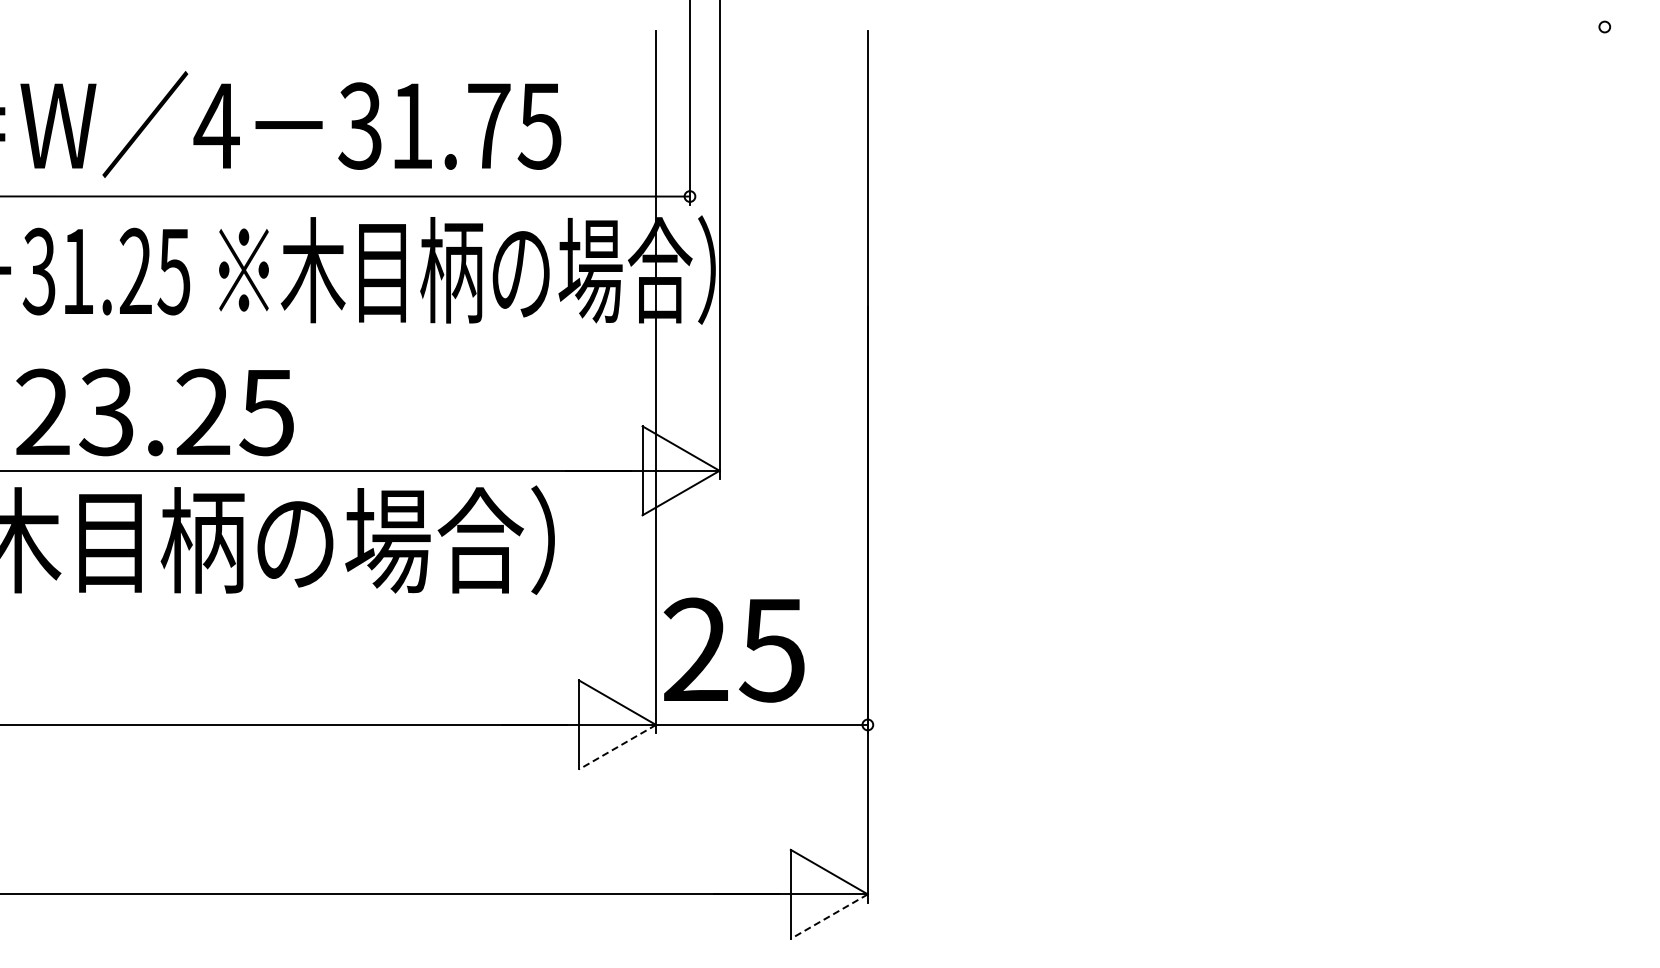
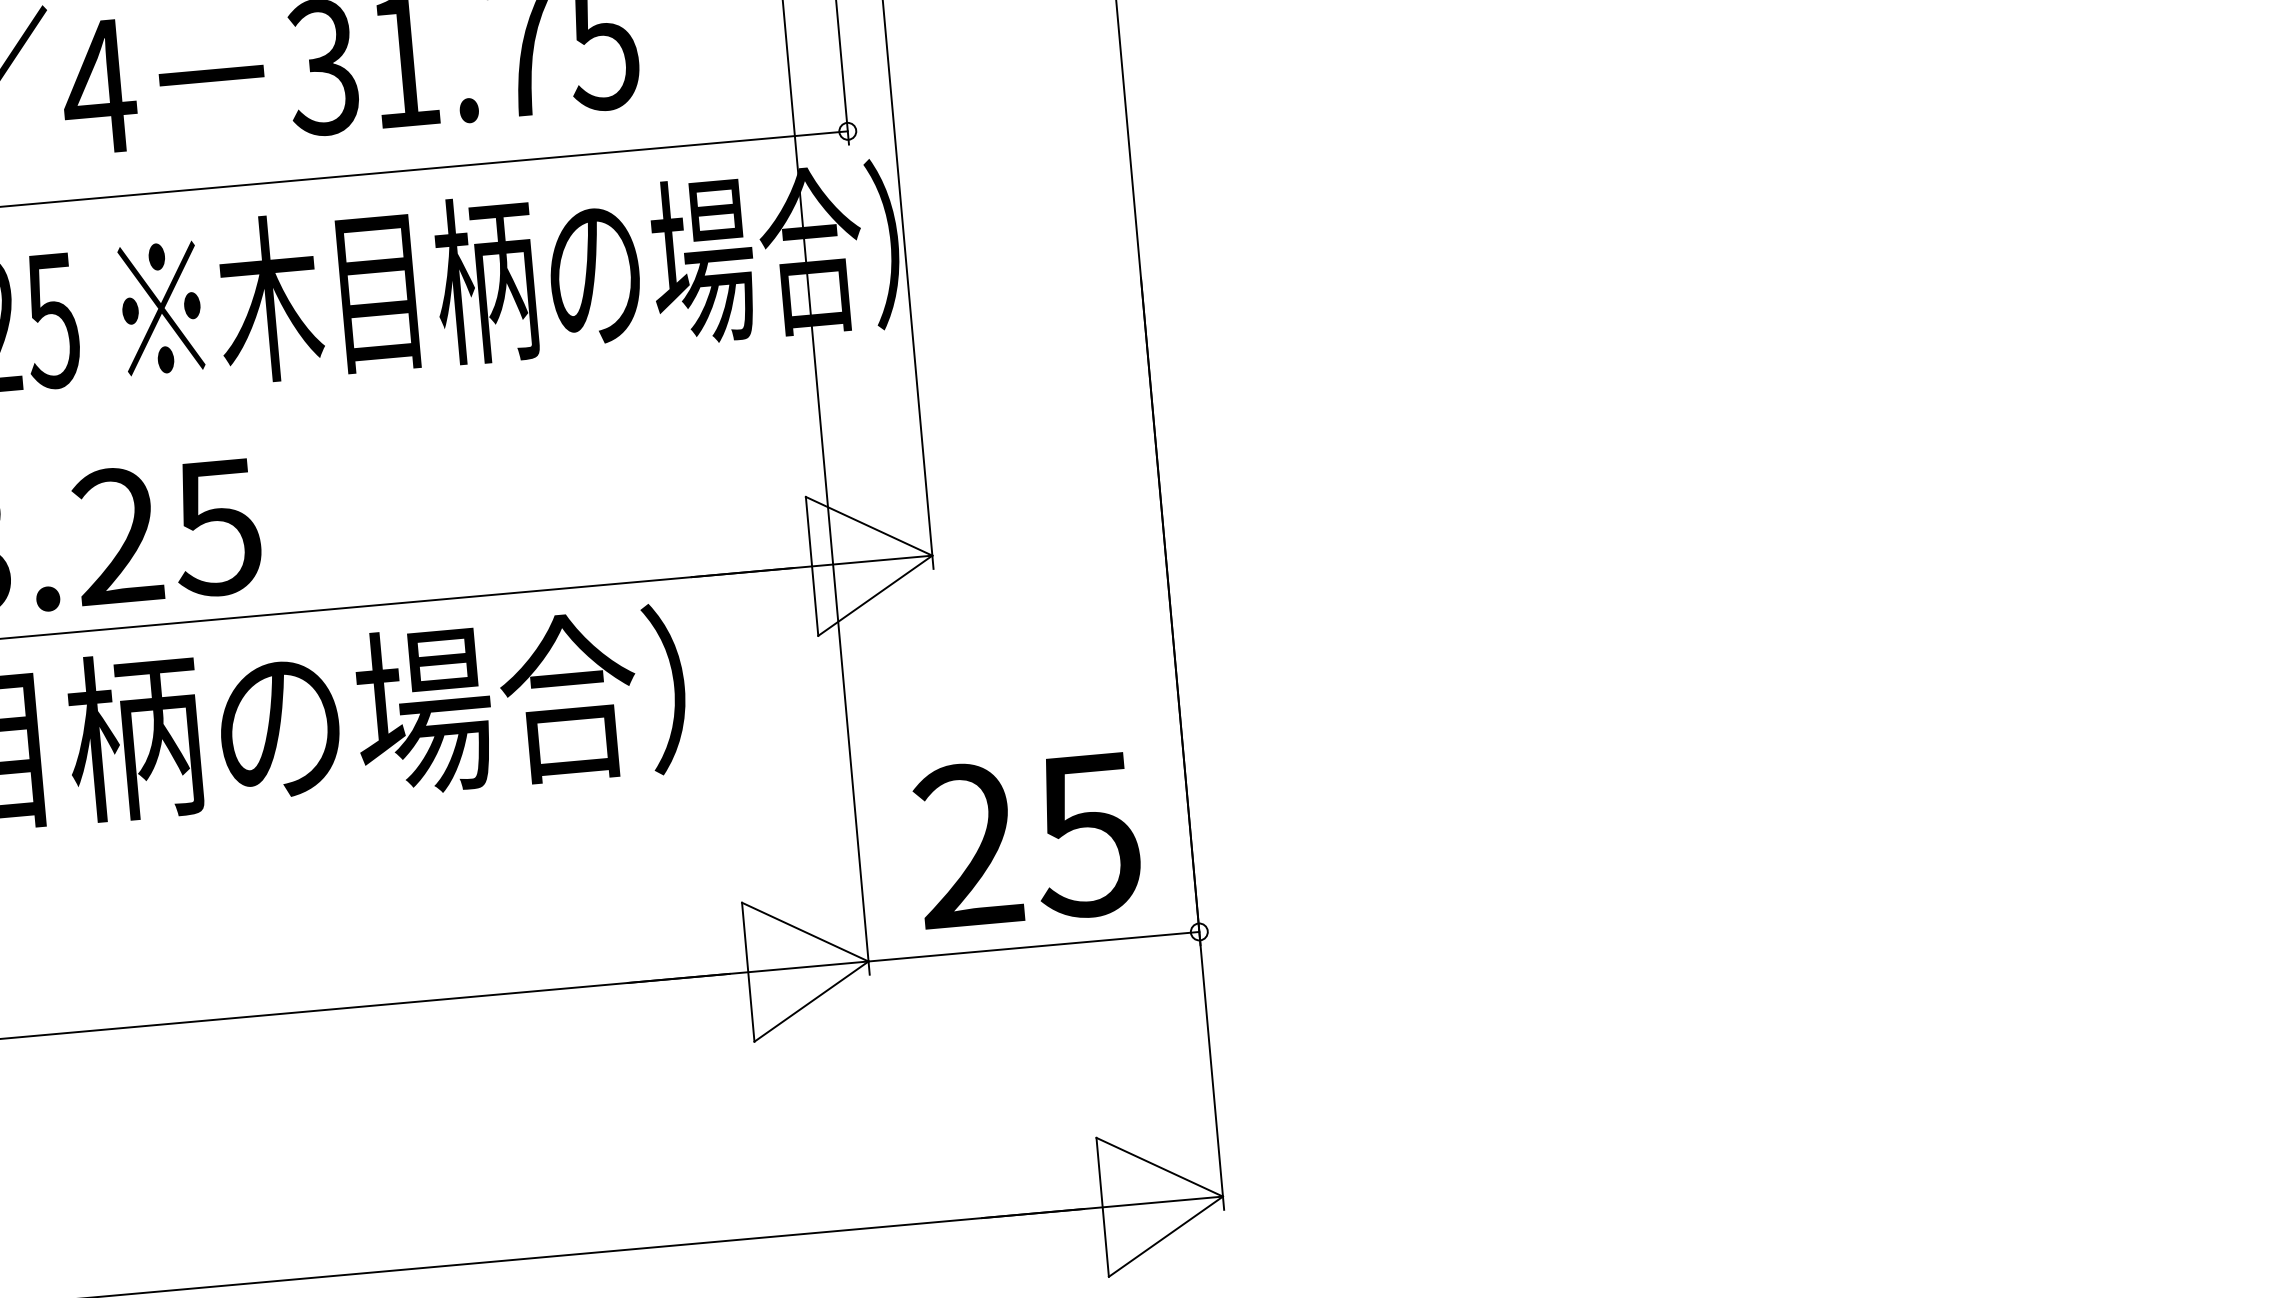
text: (733, 649) -> (1026, 839), moved
line: (617, 747) -> (811, 1002), dashed -> solid
line: (828, 916) -> (1164, 1236), dashed -> solid

